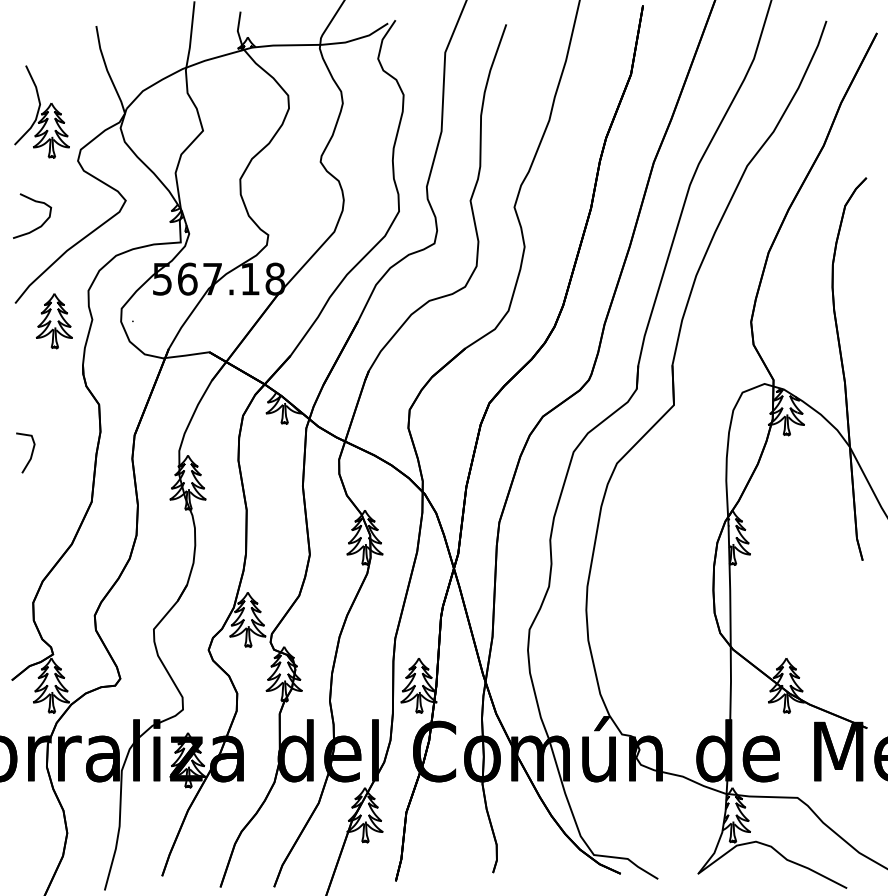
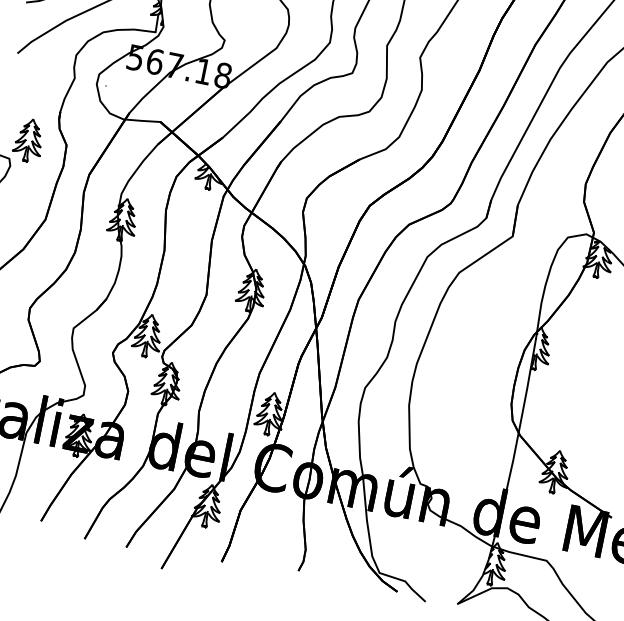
part: (53, 321) -> (28, 140), moved

